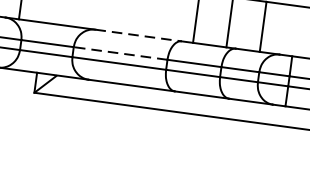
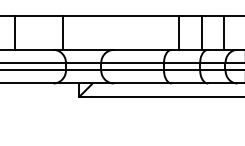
line: (138, 34) -> (142, 49), dashed -> solid
line: (120, 53) -> (132, 63), dashed -> solid

